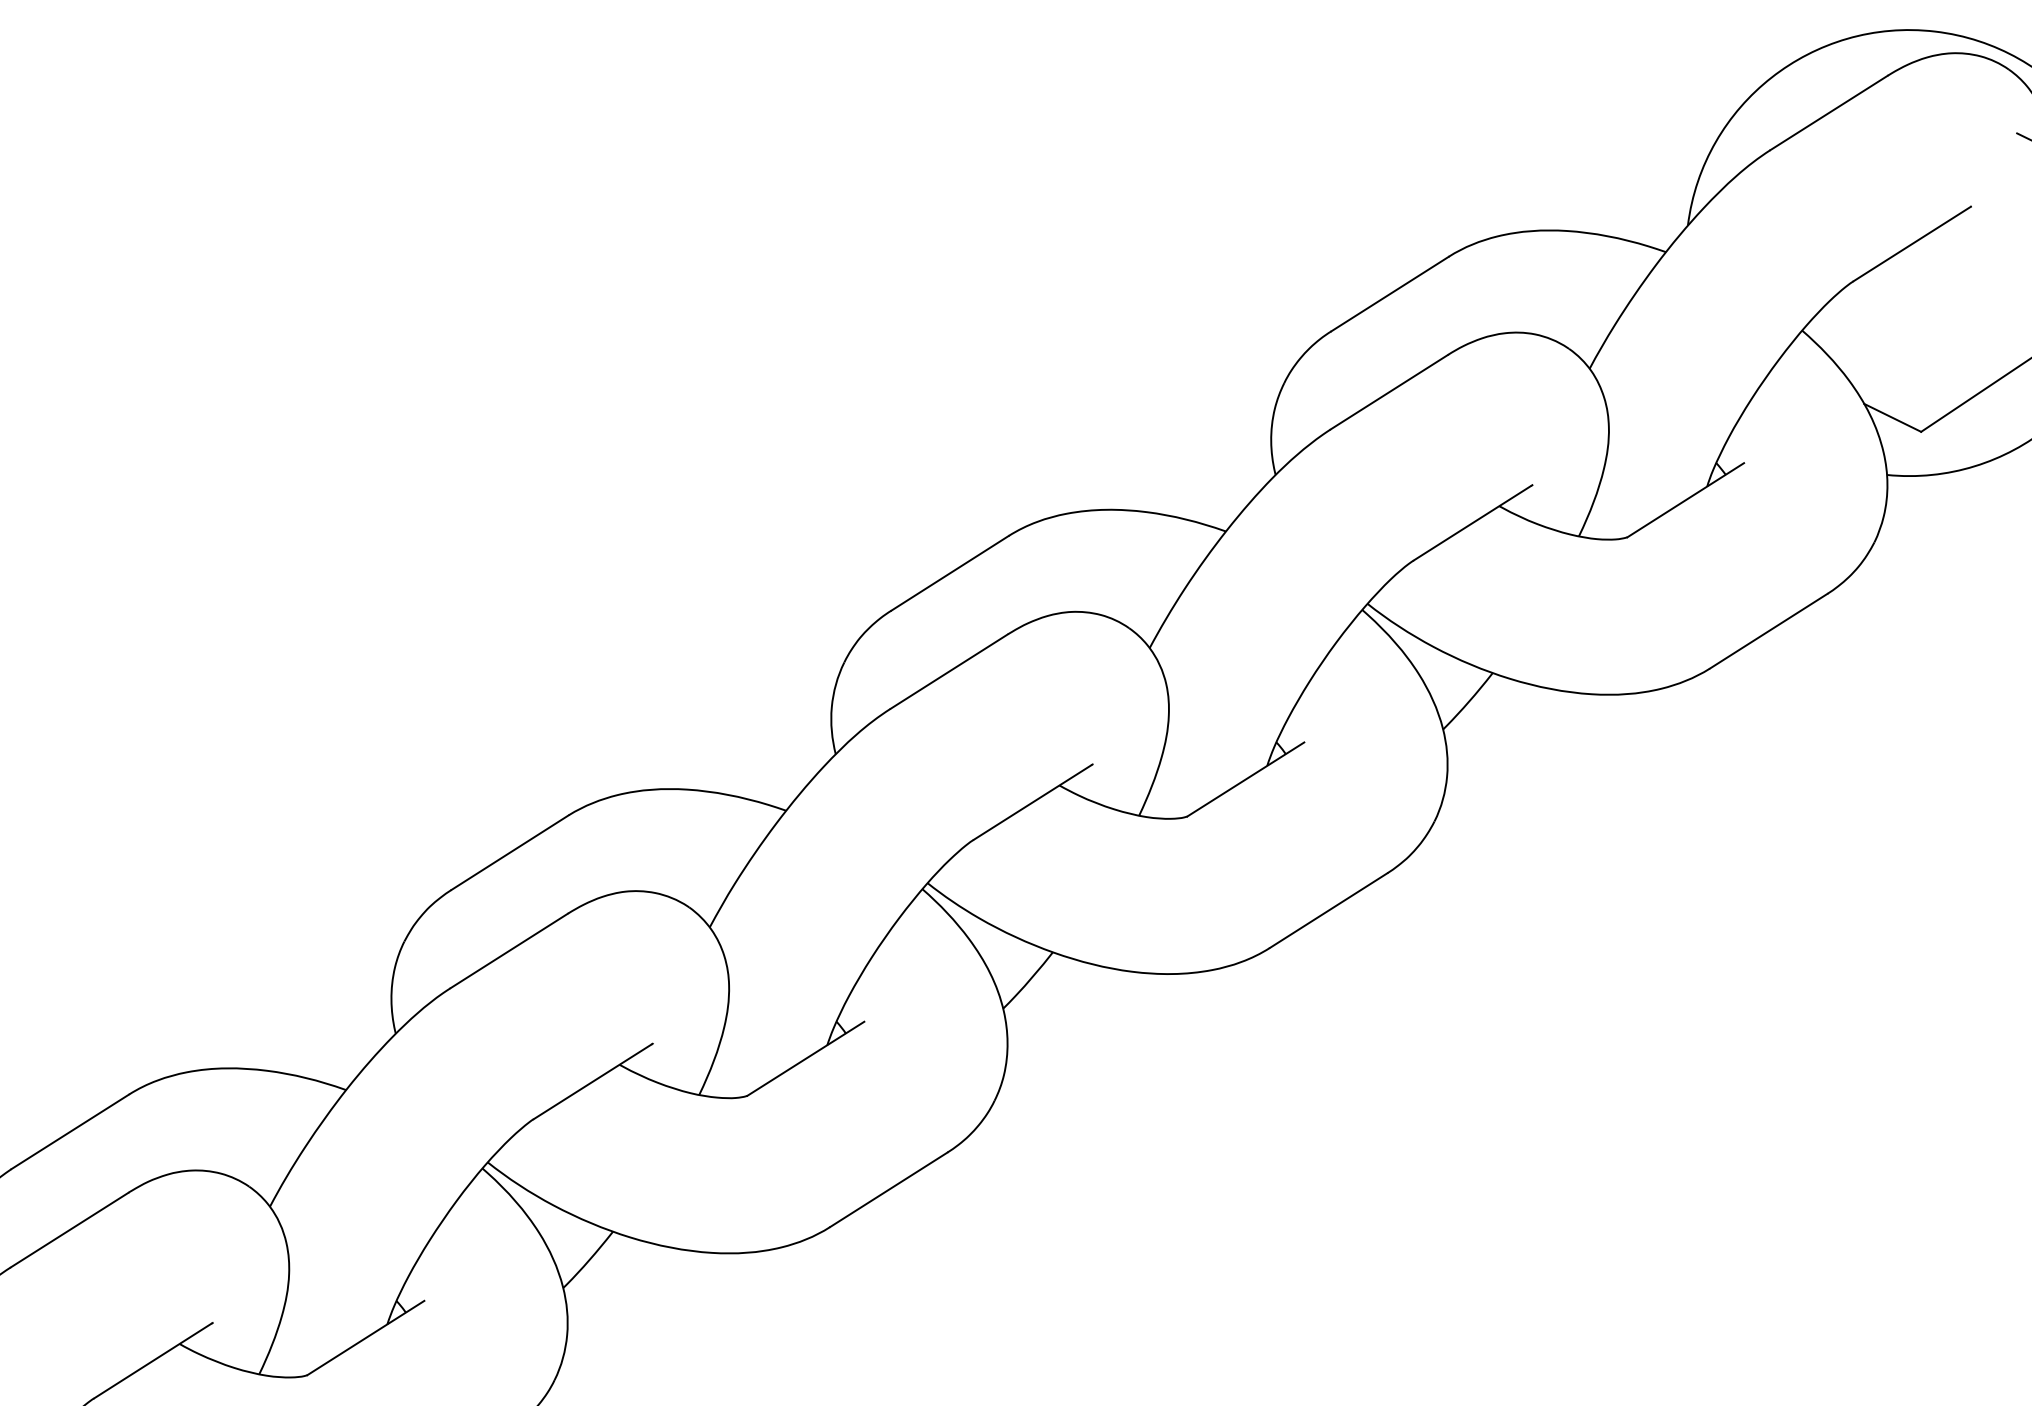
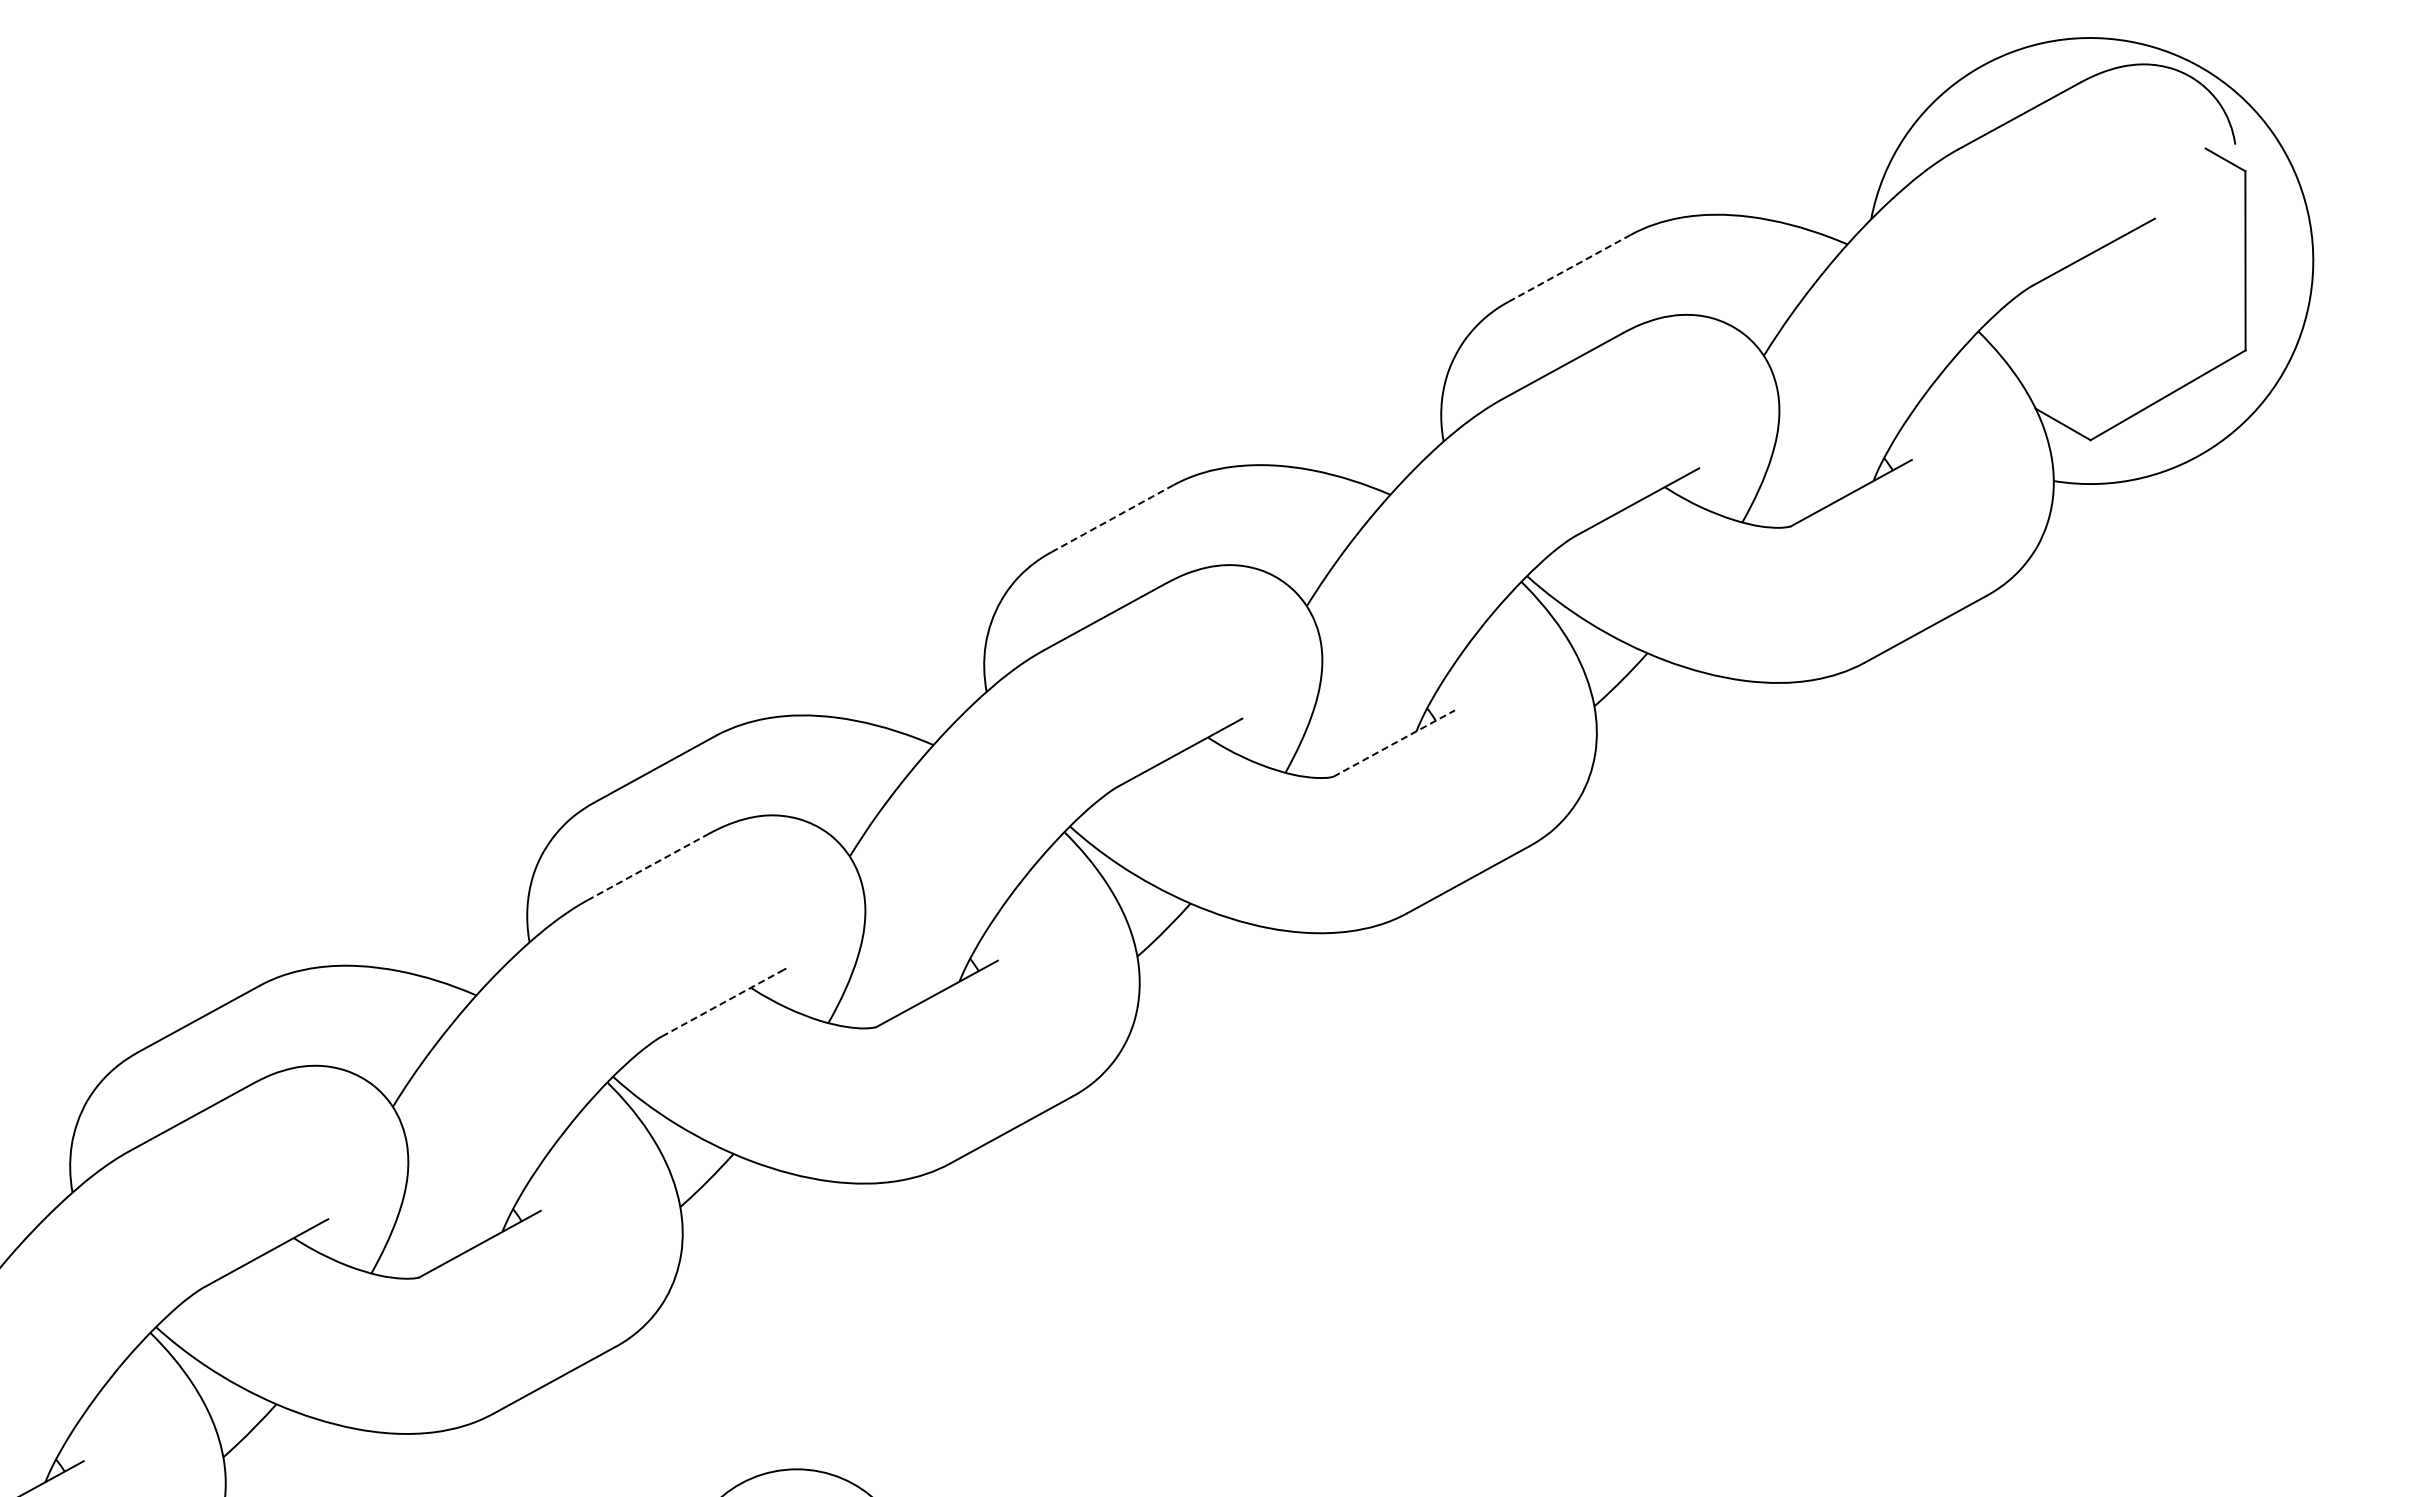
line: (1391, 294) -> (1570, 268), solid -> dashed
line: (950, 573) -> (1112, 518), solid -> dashed
line: (1246, 779) -> (1394, 743), solid -> dashed
line: (509, 950) -> (648, 866), solid -> dashed
line: (592, 1082) -> (722, 1003), solid -> dashed

